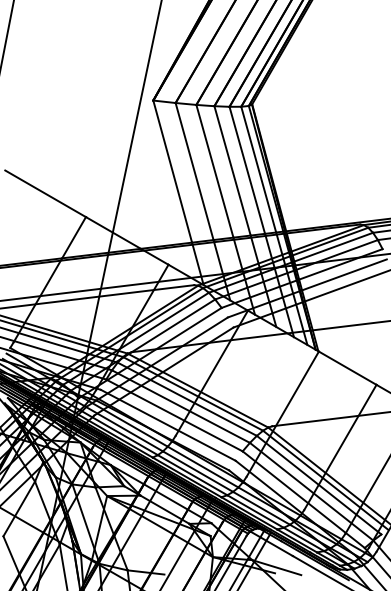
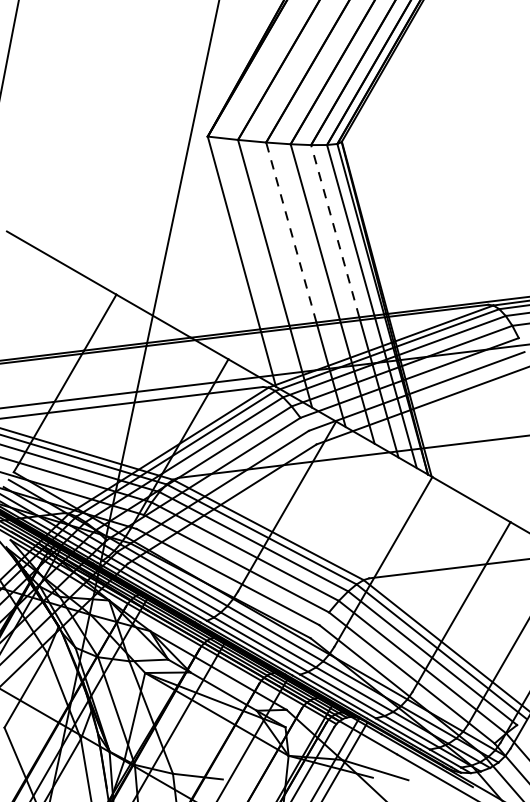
line: (247, 170) -> (335, 231), solid -> dashed
line: (214, 171) -> (290, 232), solid -> dashed

